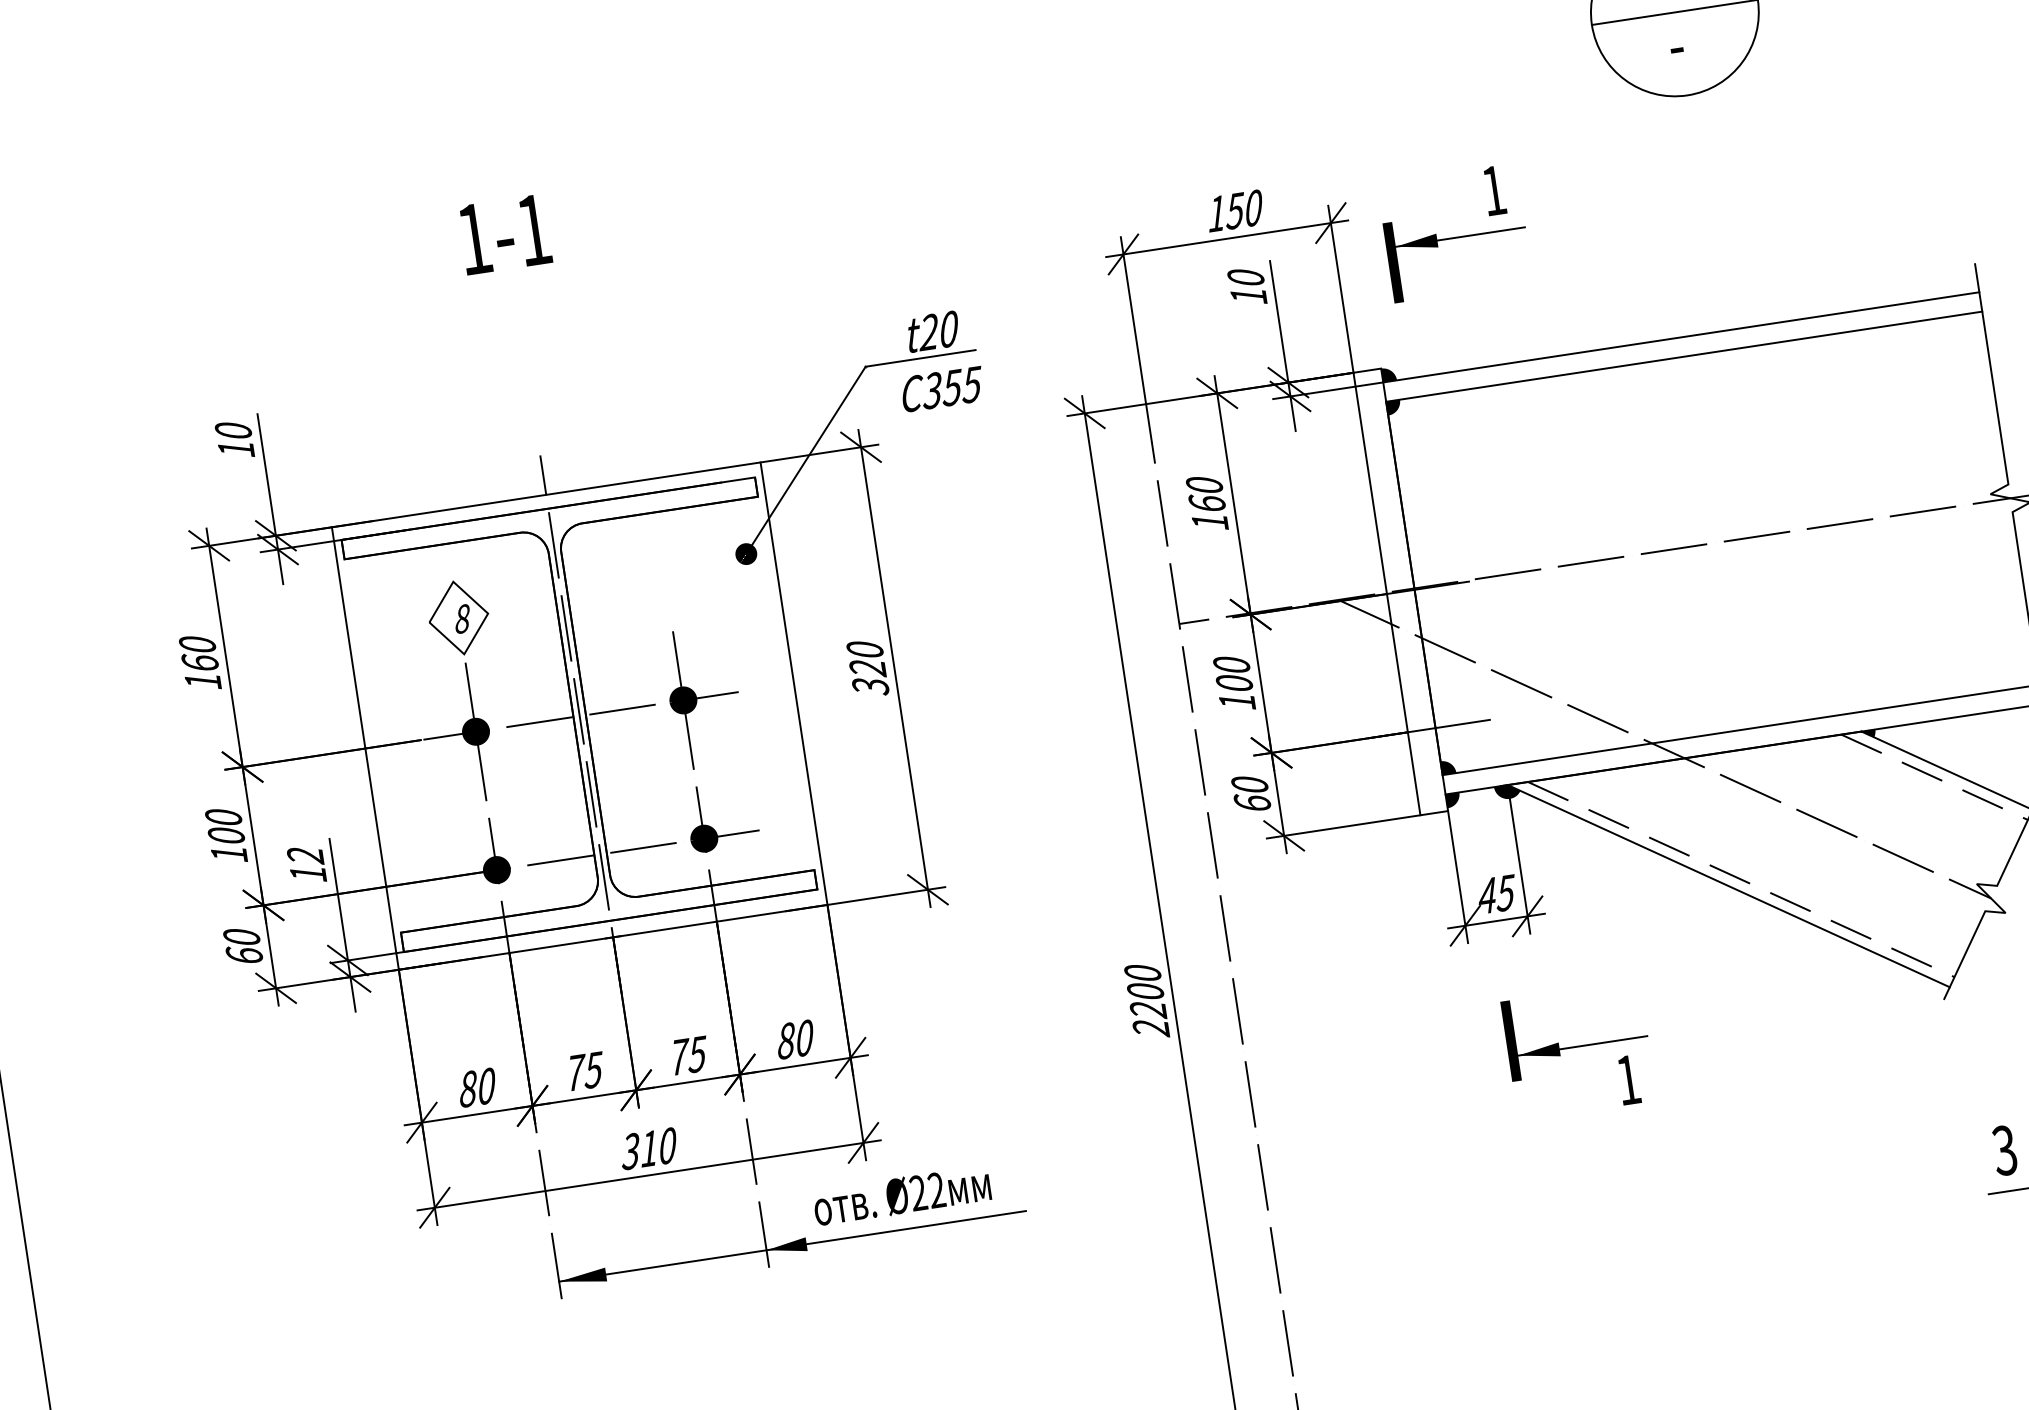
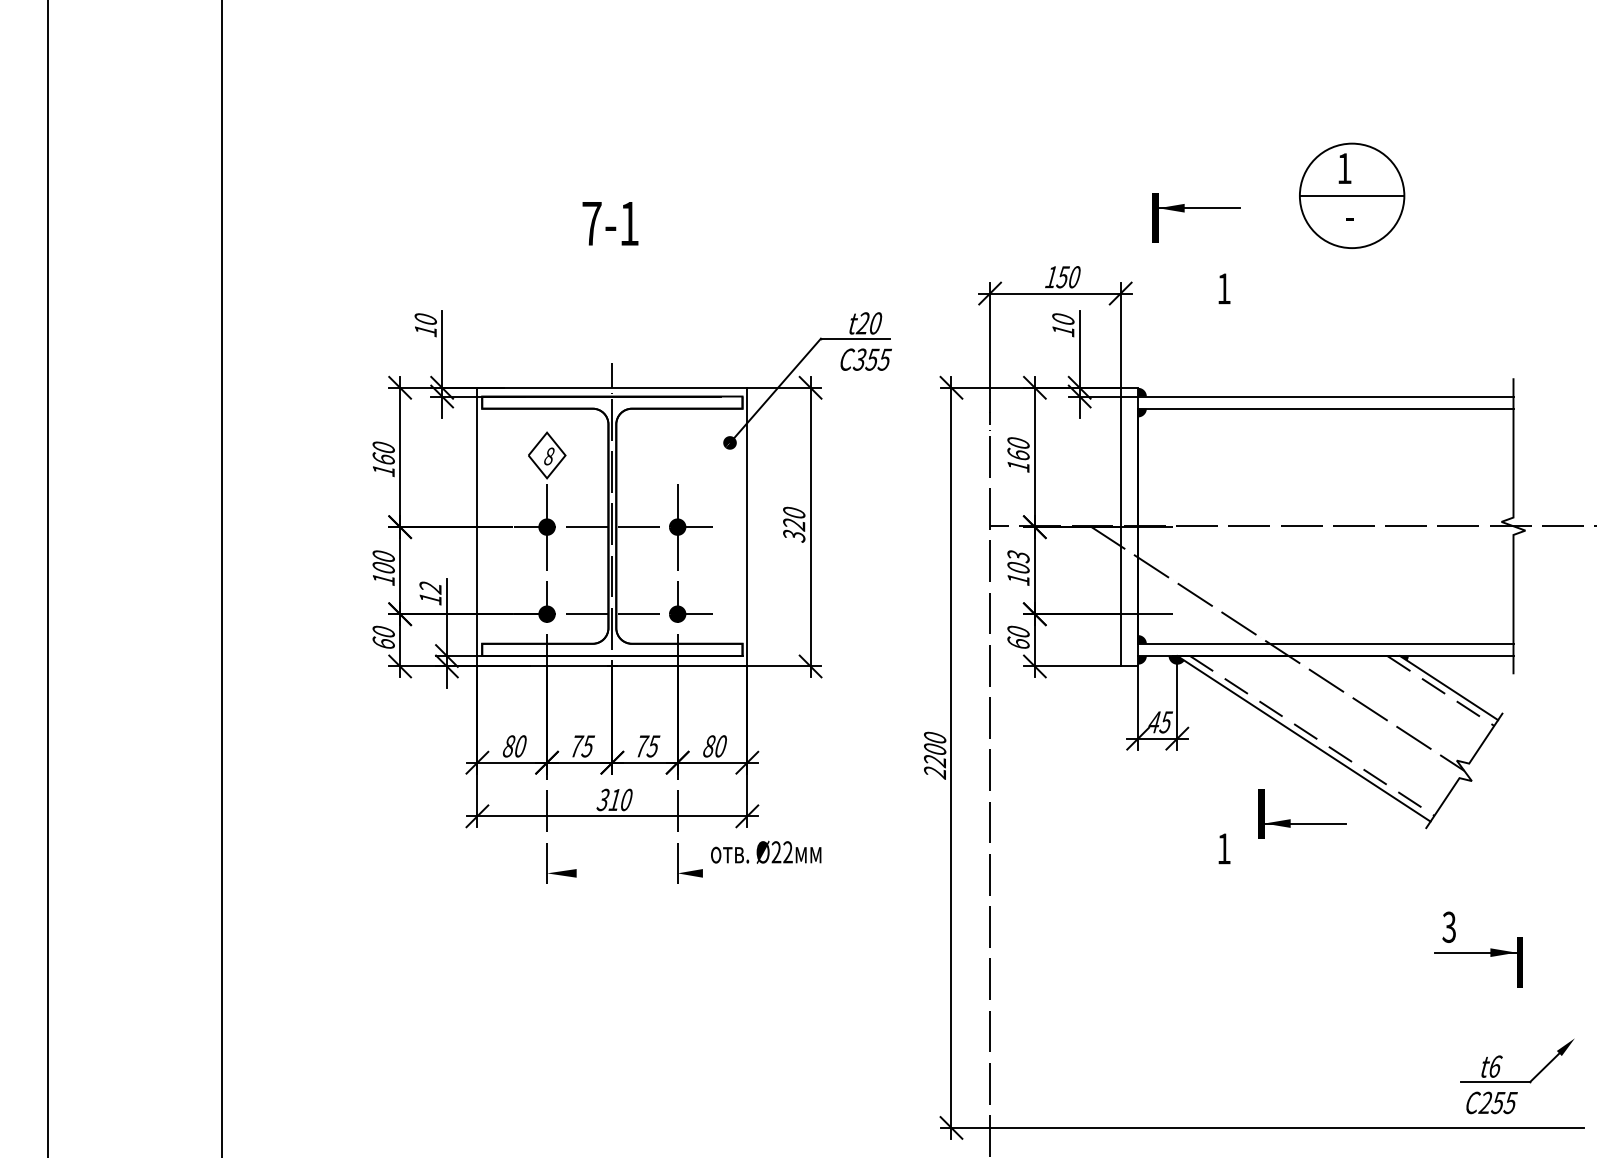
text: (473, 238) -> (591, 223), 1-1 -> 7-1
part: (1456, 238) -> (1196, 208), moved
text: (1231, 665) -> (1018, 556), 100 -> 103
part: (1578, 1046) -> (1302, 823), moved
line: (793, 1246) -> (694, 873), removed

